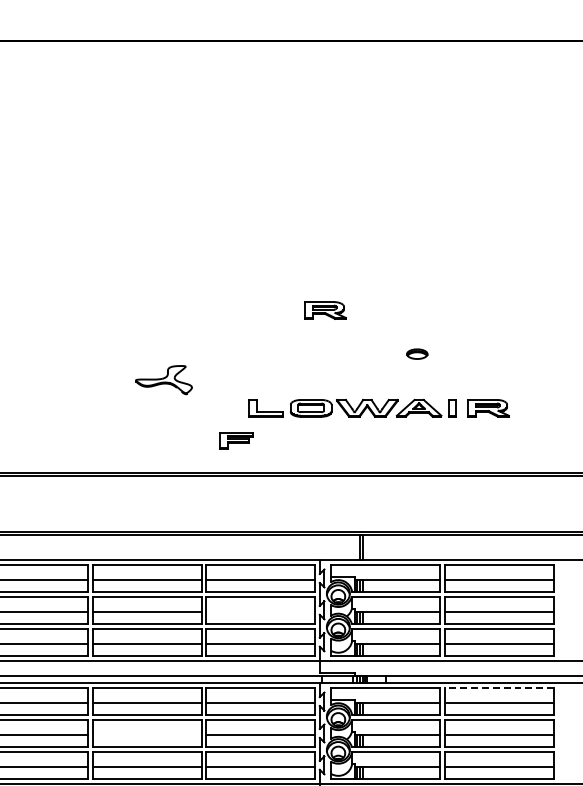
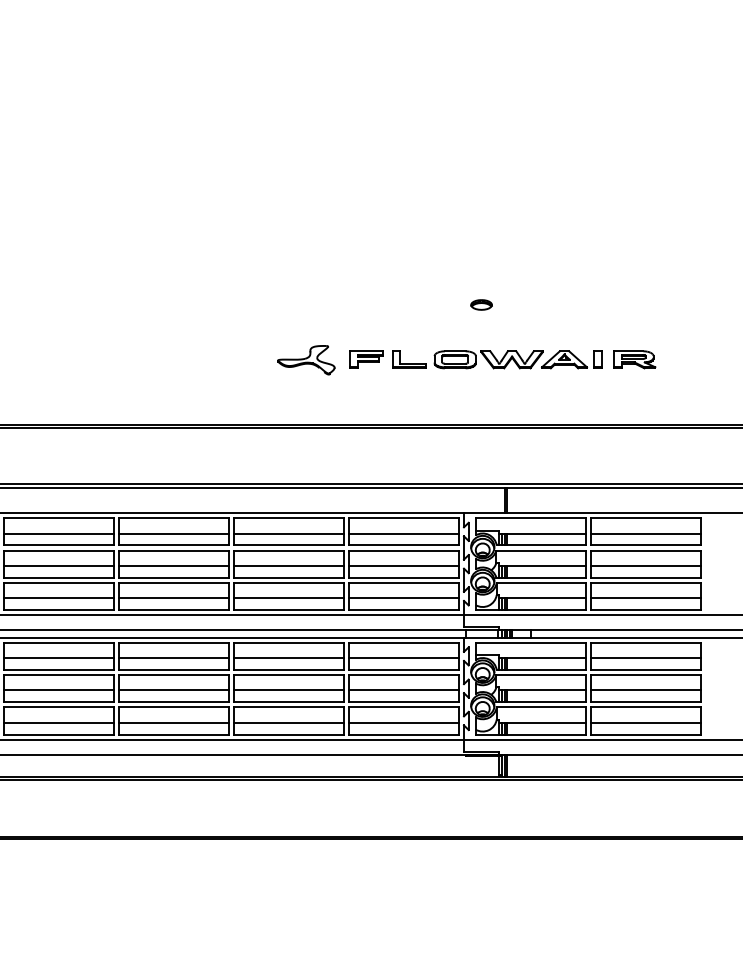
part: (325, 310) -> (469, 260), removed
part: (417, 353) -> (481, 304), moved
part: (164, 380) -> (306, 360), moved
part: (236, 440) -> (366, 359), moved
line: (260, 611) -> (404, 565), added
line: (499, 687) -> (645, 642), dashed -> solid
line: (147, 735) -> (289, 690), added

